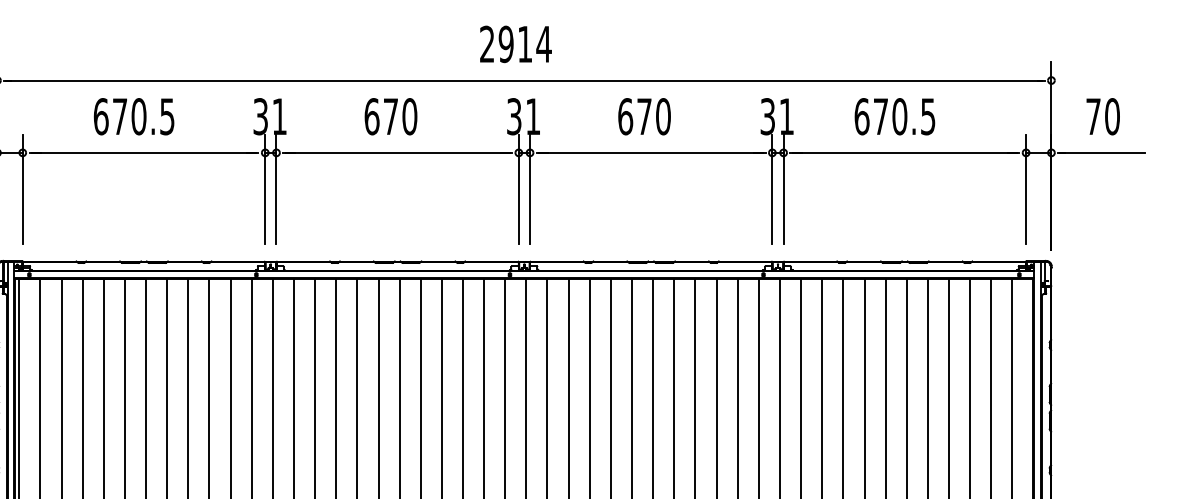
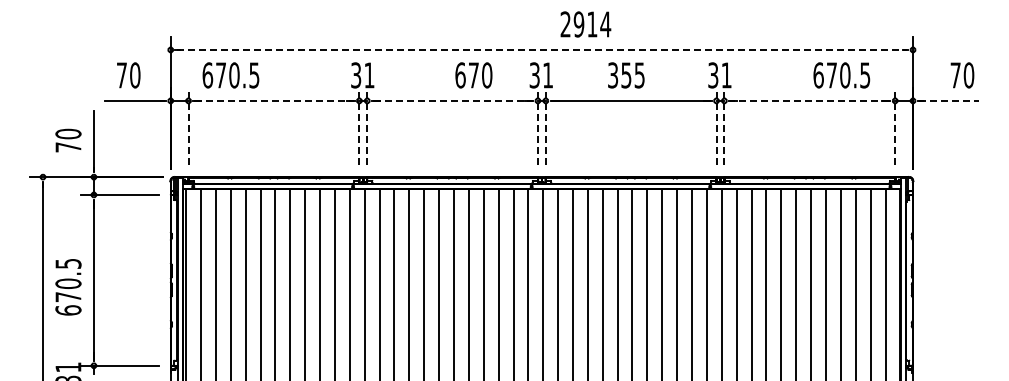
text: (515, 44) -> (585, 24), moved
line: (523, 79) -> (541, 49), solid -> dashed
text: (133, 116) -> (230, 75), moved
text: (390, 116) -> (473, 75), moved
text: (644, 116) -> (626, 75), 670 -> 355
text: (894, 116) -> (841, 75), moved
text: (1103, 116) -> (962, 75), moved
line: (144, 152) -> (274, 100), solid -> dashed
line: (397, 152) -> (452, 100), solid -> dashed
line: (904, 152) -> (809, 100), solid -> dashed
line: (1103, 152) -> (949, 100), solid -> dashed
line: (22, 189) -> (188, 126), solid -> dashed
line: (265, 189) -> (359, 126), solid -> dashed
line: (276, 189) -> (367, 126), solid -> dashed
line: (518, 189) -> (537, 126), solid -> dashed
line: (529, 189) -> (545, 126), solid -> dashed
line: (772, 189) -> (716, 126), solid -> dashed
line: (783, 189) -> (724, 126), solid -> dashed
line: (1026, 189) -> (895, 126), solid -> dashed

